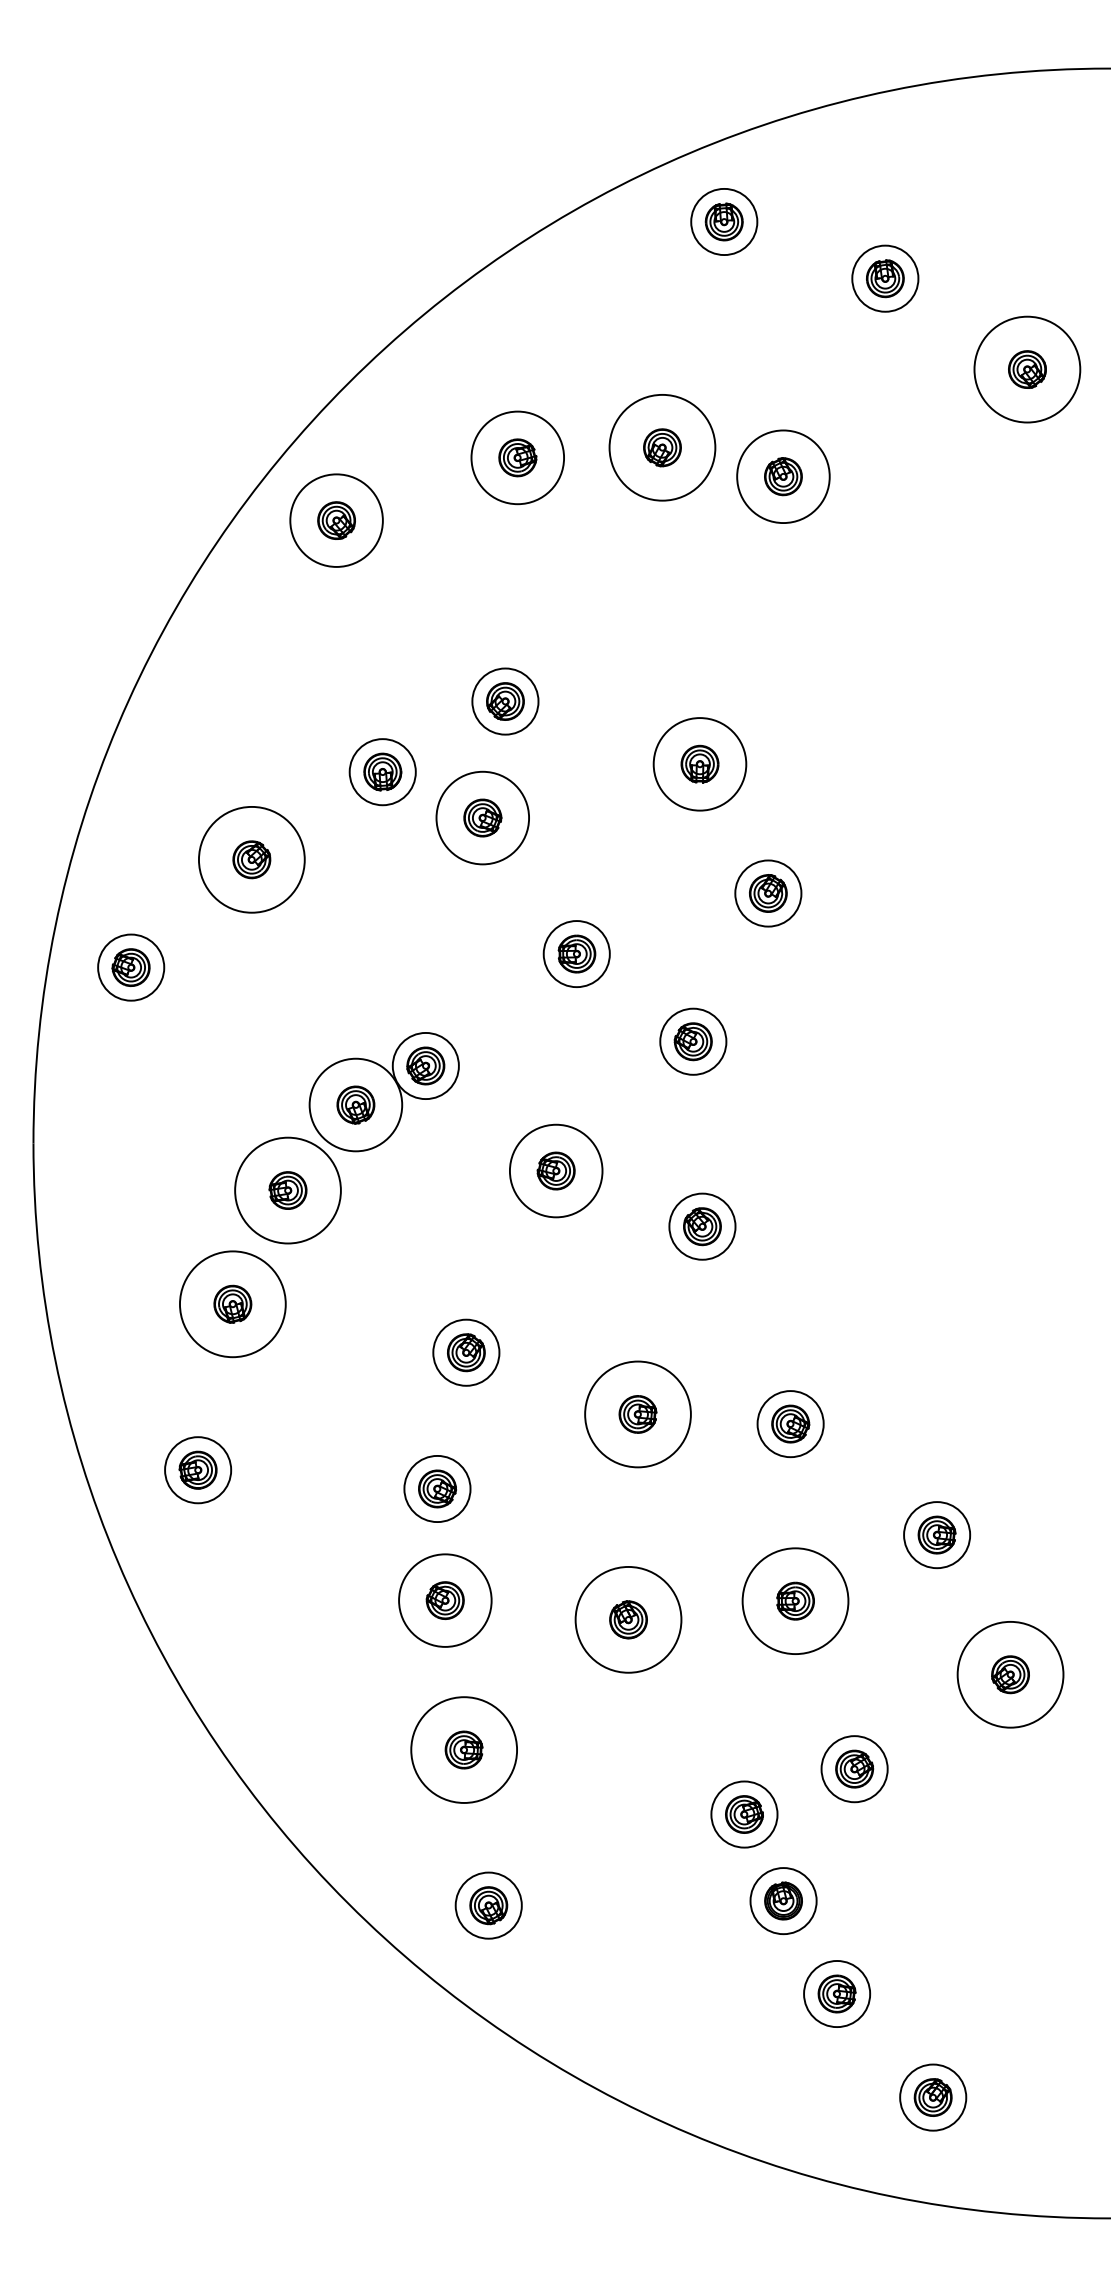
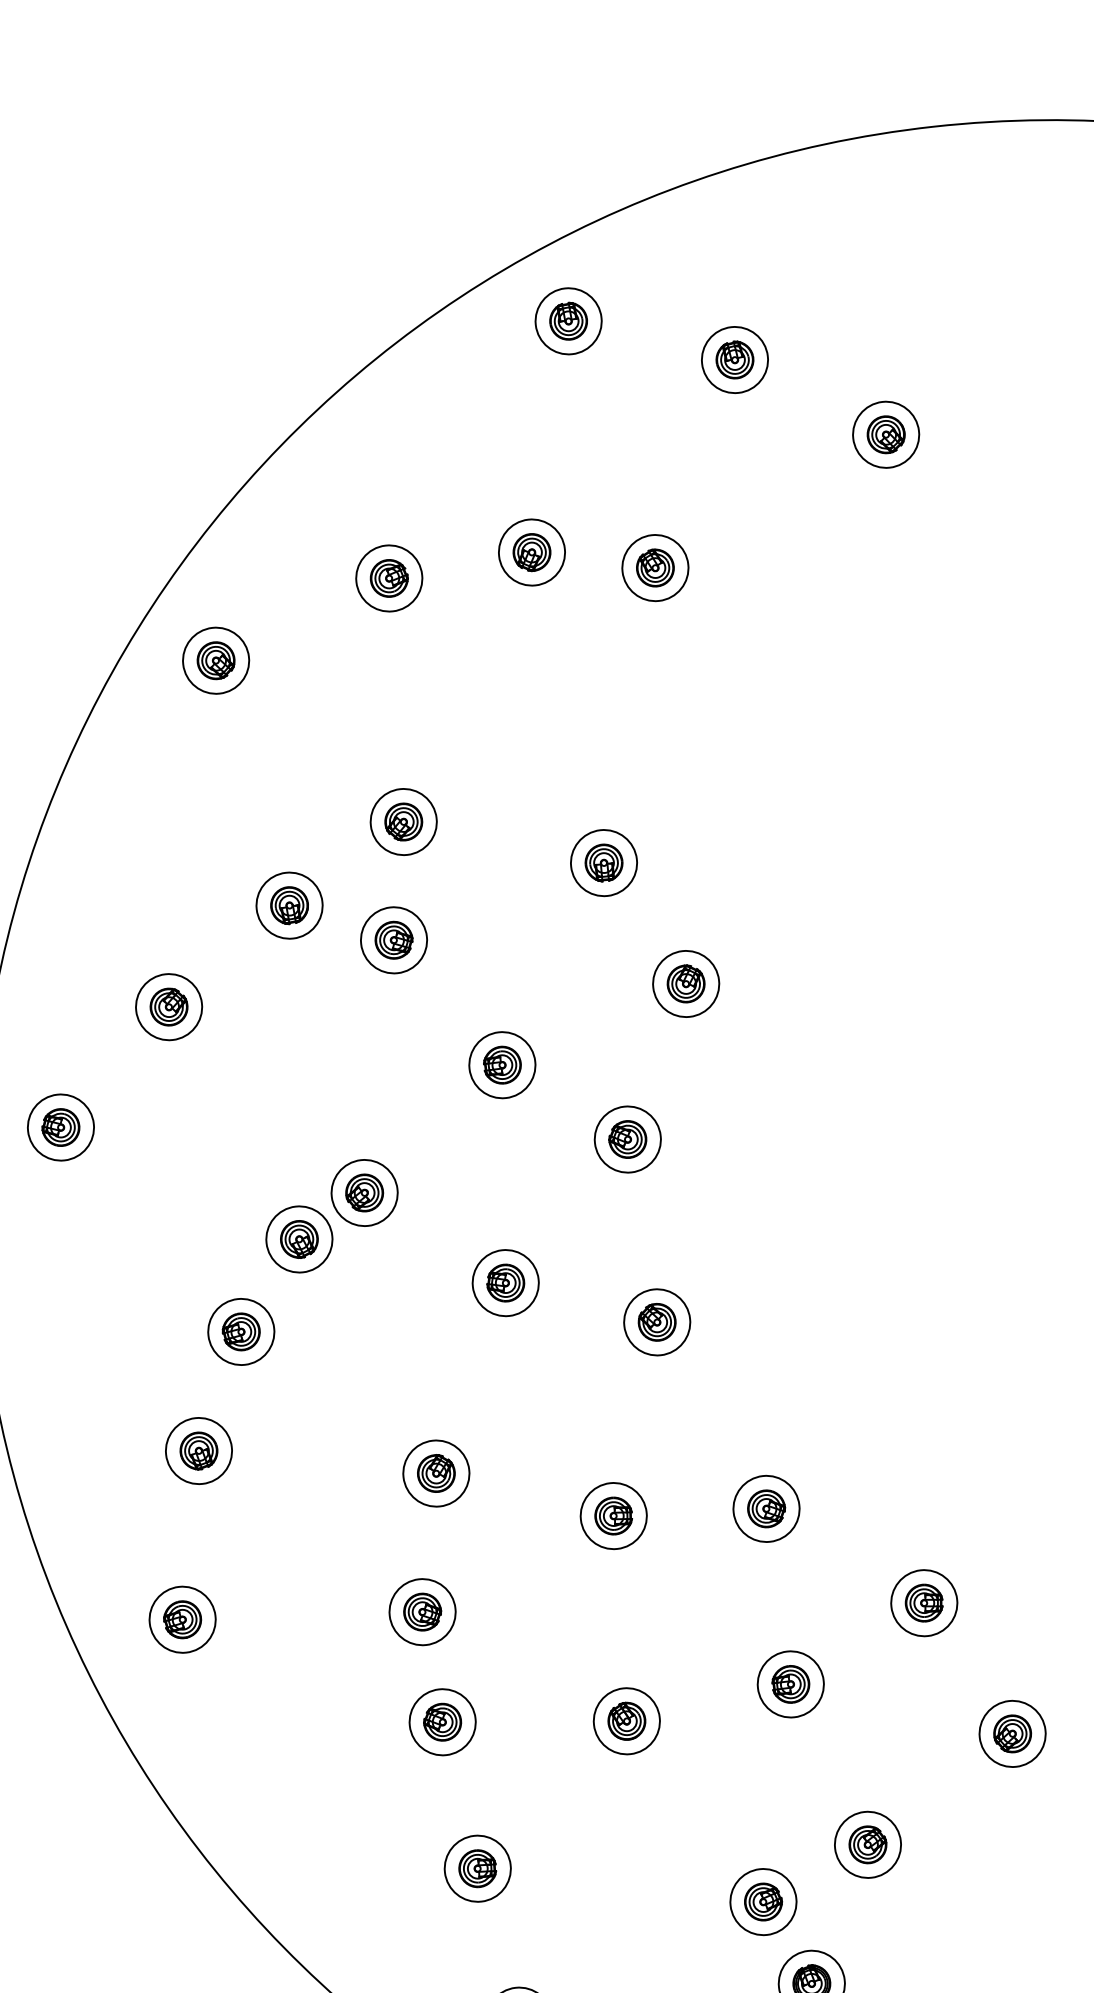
circle: (1027, 369) -> (886, 434), size x0.62
circle: (662, 447) -> (531, 552), size x0.62
circle: (517, 457) -> (388, 578), size x0.71
circle: (783, 476) -> (655, 567), size x0.71
circle: (336, 520) -> (215, 660), size x0.71
circle: (699, 764) -> (603, 863), size x0.71
circle: (482, 818) -> (393, 940), size x0.71
circle: (251, 859) -> (168, 1006), size x0.62
circle: (355, 1104) -> (298, 1238), size x0.71
circle: (556, 1170) -> (505, 1282), size x0.71
circle: (287, 1190) -> (240, 1331), size x0.62
circle: (232, 1304) -> (198, 1451), size x0.62
circle: (637, 1414) -> (613, 1516), size x0.62
circle: (445, 1600) -> (442, 1722), size x0.71
circle: (795, 1601) -> (790, 1684), size x0.62
circle: (628, 1619) -> (626, 1720), size x0.62
circle: (1010, 1674) -> (1012, 1733), size x0.62
circle: (464, 1750) -> (478, 1869), size x0.62

